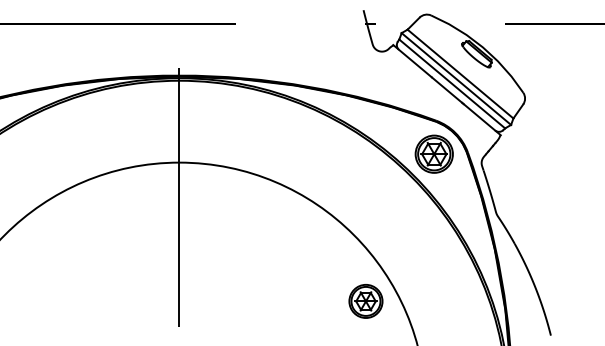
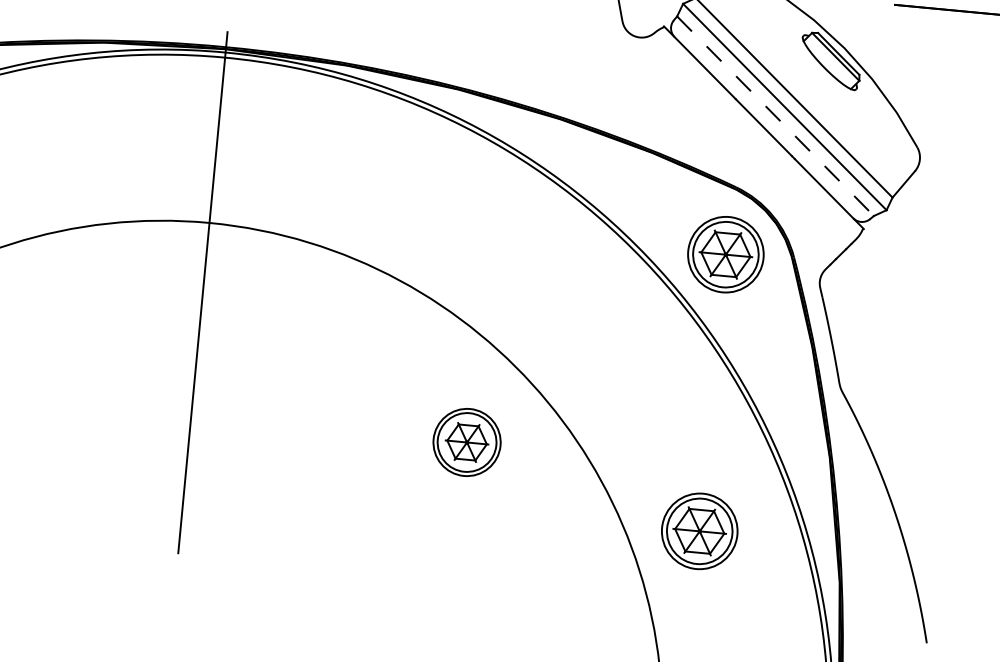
line: (452, 84) -> (775, 117), solid -> dashed
part: (433, 290) -> (698, 529), added
part: (365, 301) -> (466, 442), moved

